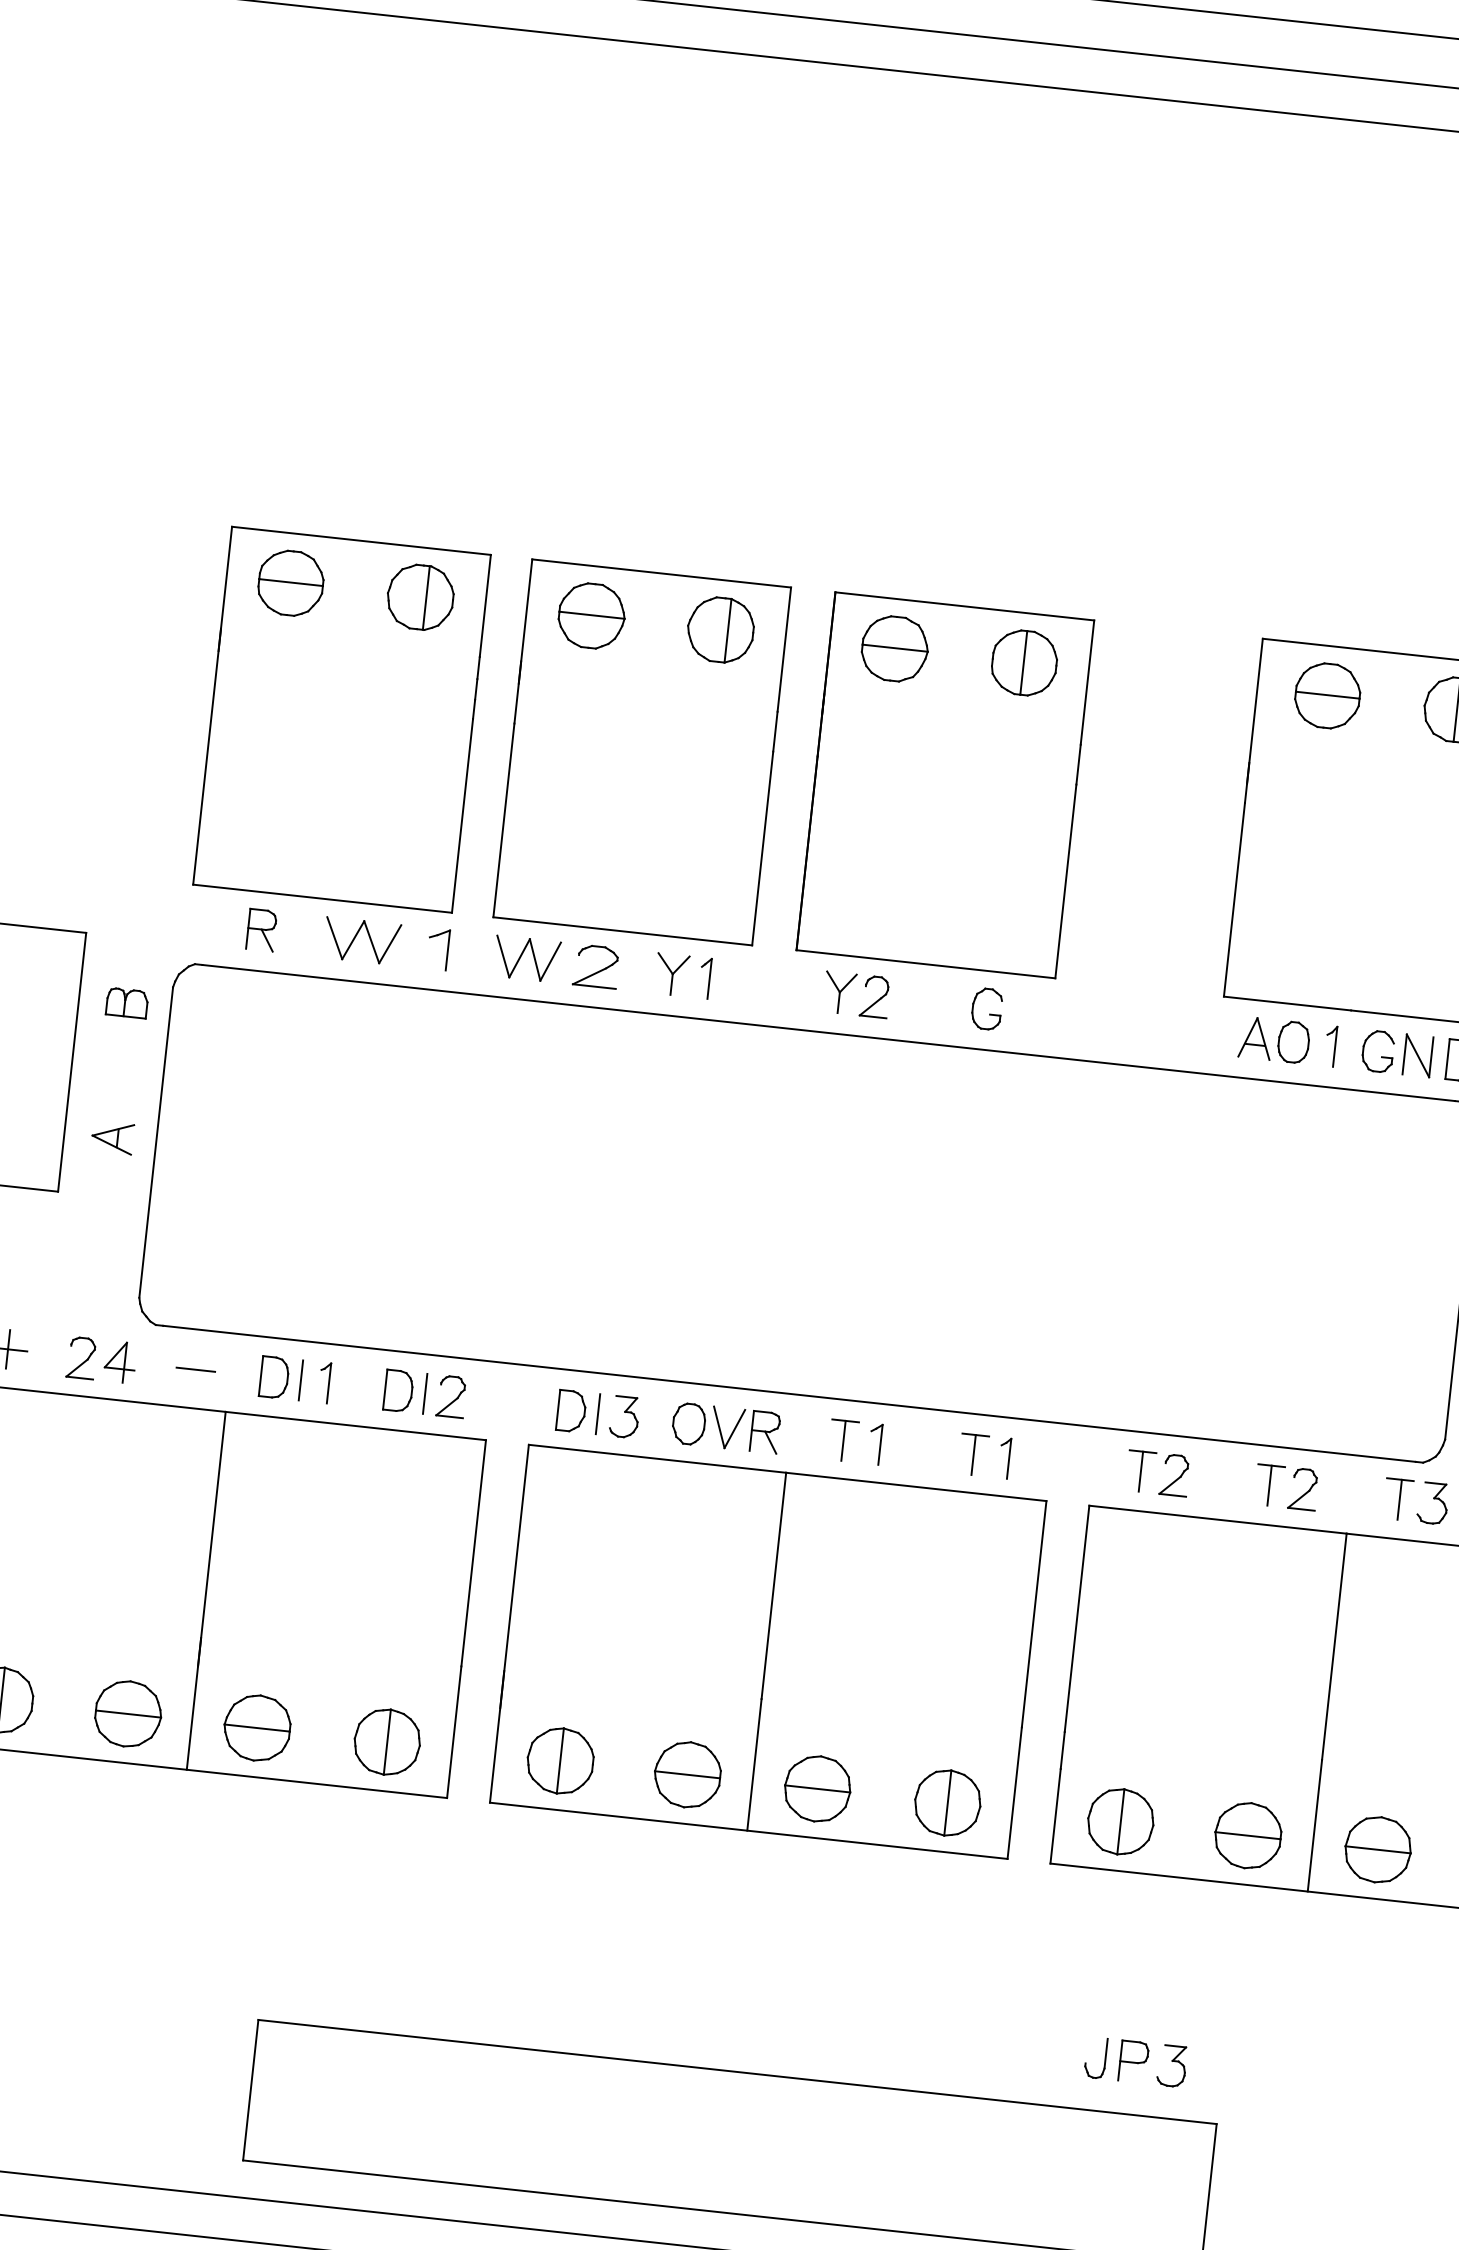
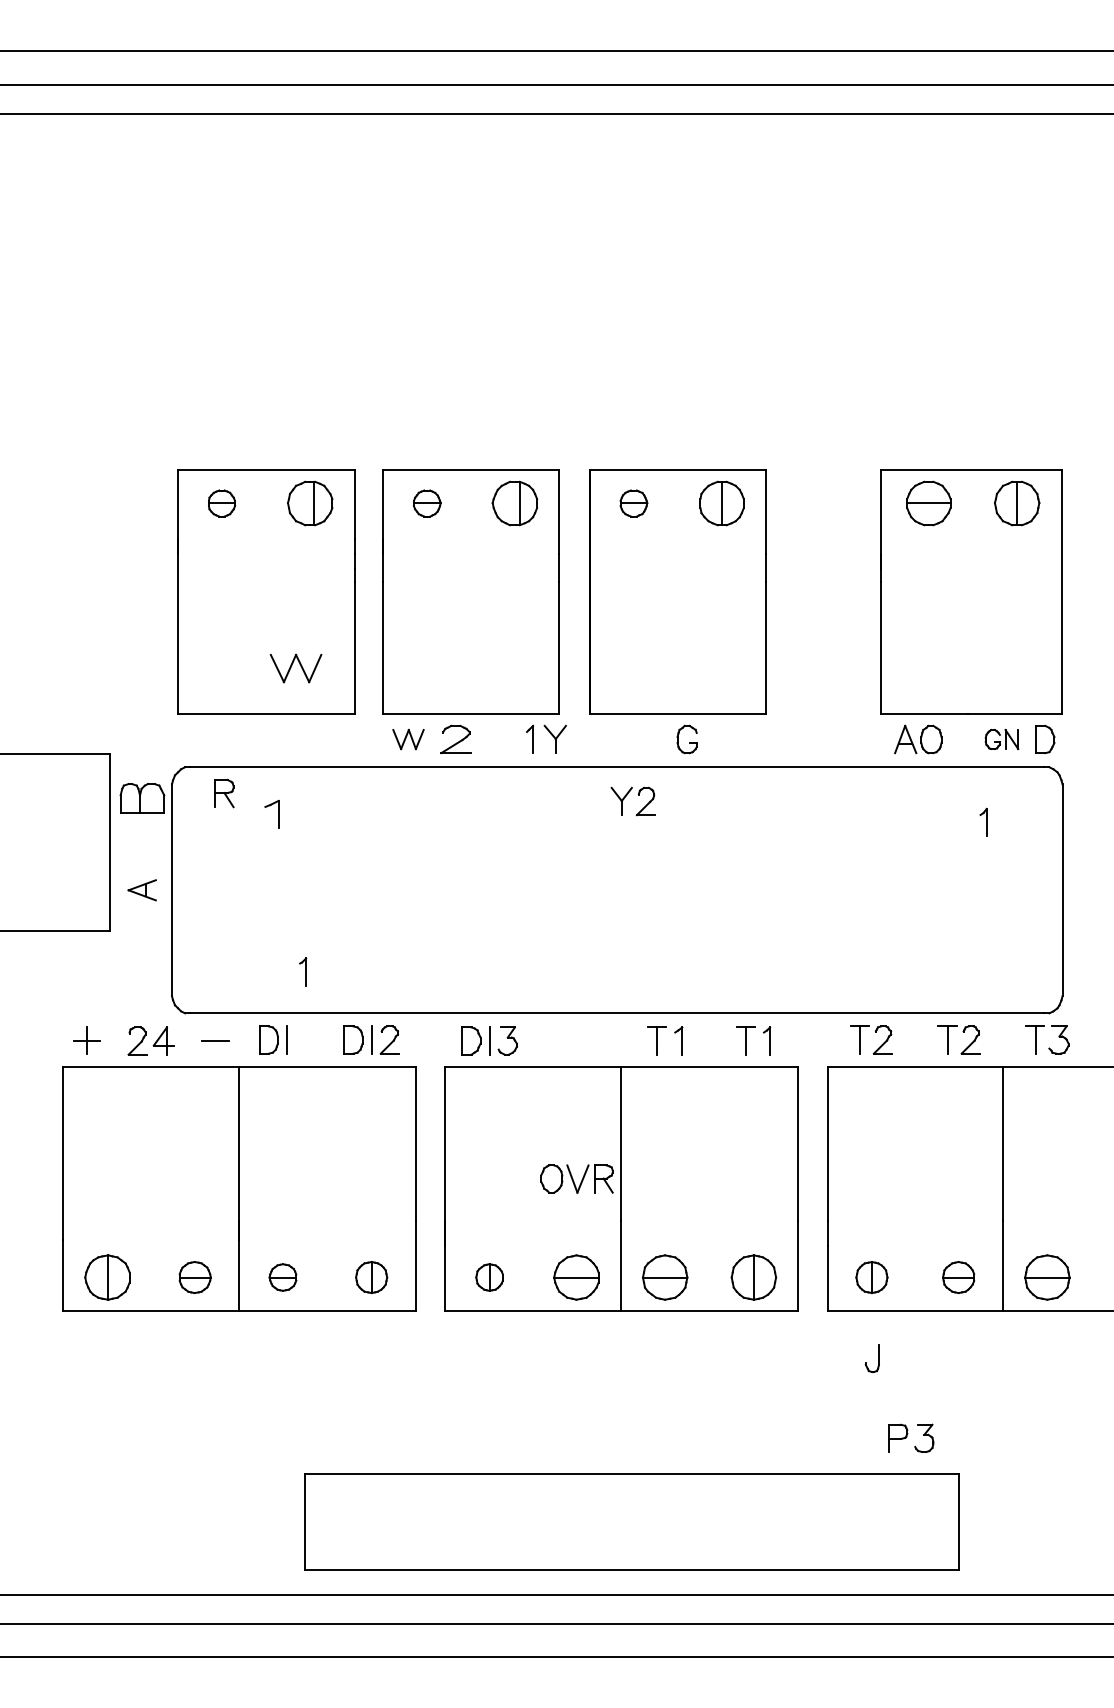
part: (290, 583) -> (221, 503), size x0.6
part: (592, 616) -> (427, 503), size x0.6
part: (894, 648) -> (633, 503), size x0.6
part: (261, 930) -> (224, 793), moved
part: (361, 941) -> (295, 668), moved
part: (447, 948) -> (278, 813), moved
part: (526, 959) -> (408, 739), size x0.7
part: (670, 973) -> (554, 738), moved
part: (849, 985) -> (627, 795), moved
part: (126, 1003) -> (141, 798), size x1.6
part: (985, 1008) -> (686, 739), moved
part: (1330, 1044) -> (983, 821), moved
part: (1396, 1053) -> (1001, 739), size x0.7
part: (325, 1382) -> (303, 971), moved
part: (725, 1427) -> (576, 1178), moved
part: (128, 1714) -> (195, 1277), size x0.7
part: (256, 1727) -> (282, 1277), size x0.6
part: (387, 1742) -> (371, 1277), size x0.7
part: (560, 1760) -> (489, 1277), size x0.6
part: (1120, 1821) -> (871, 1277), size x0.7
part: (1247, 1835) -> (958, 1277), size x0.7
part: (1086, 2062) -> (866, 1362), moved

